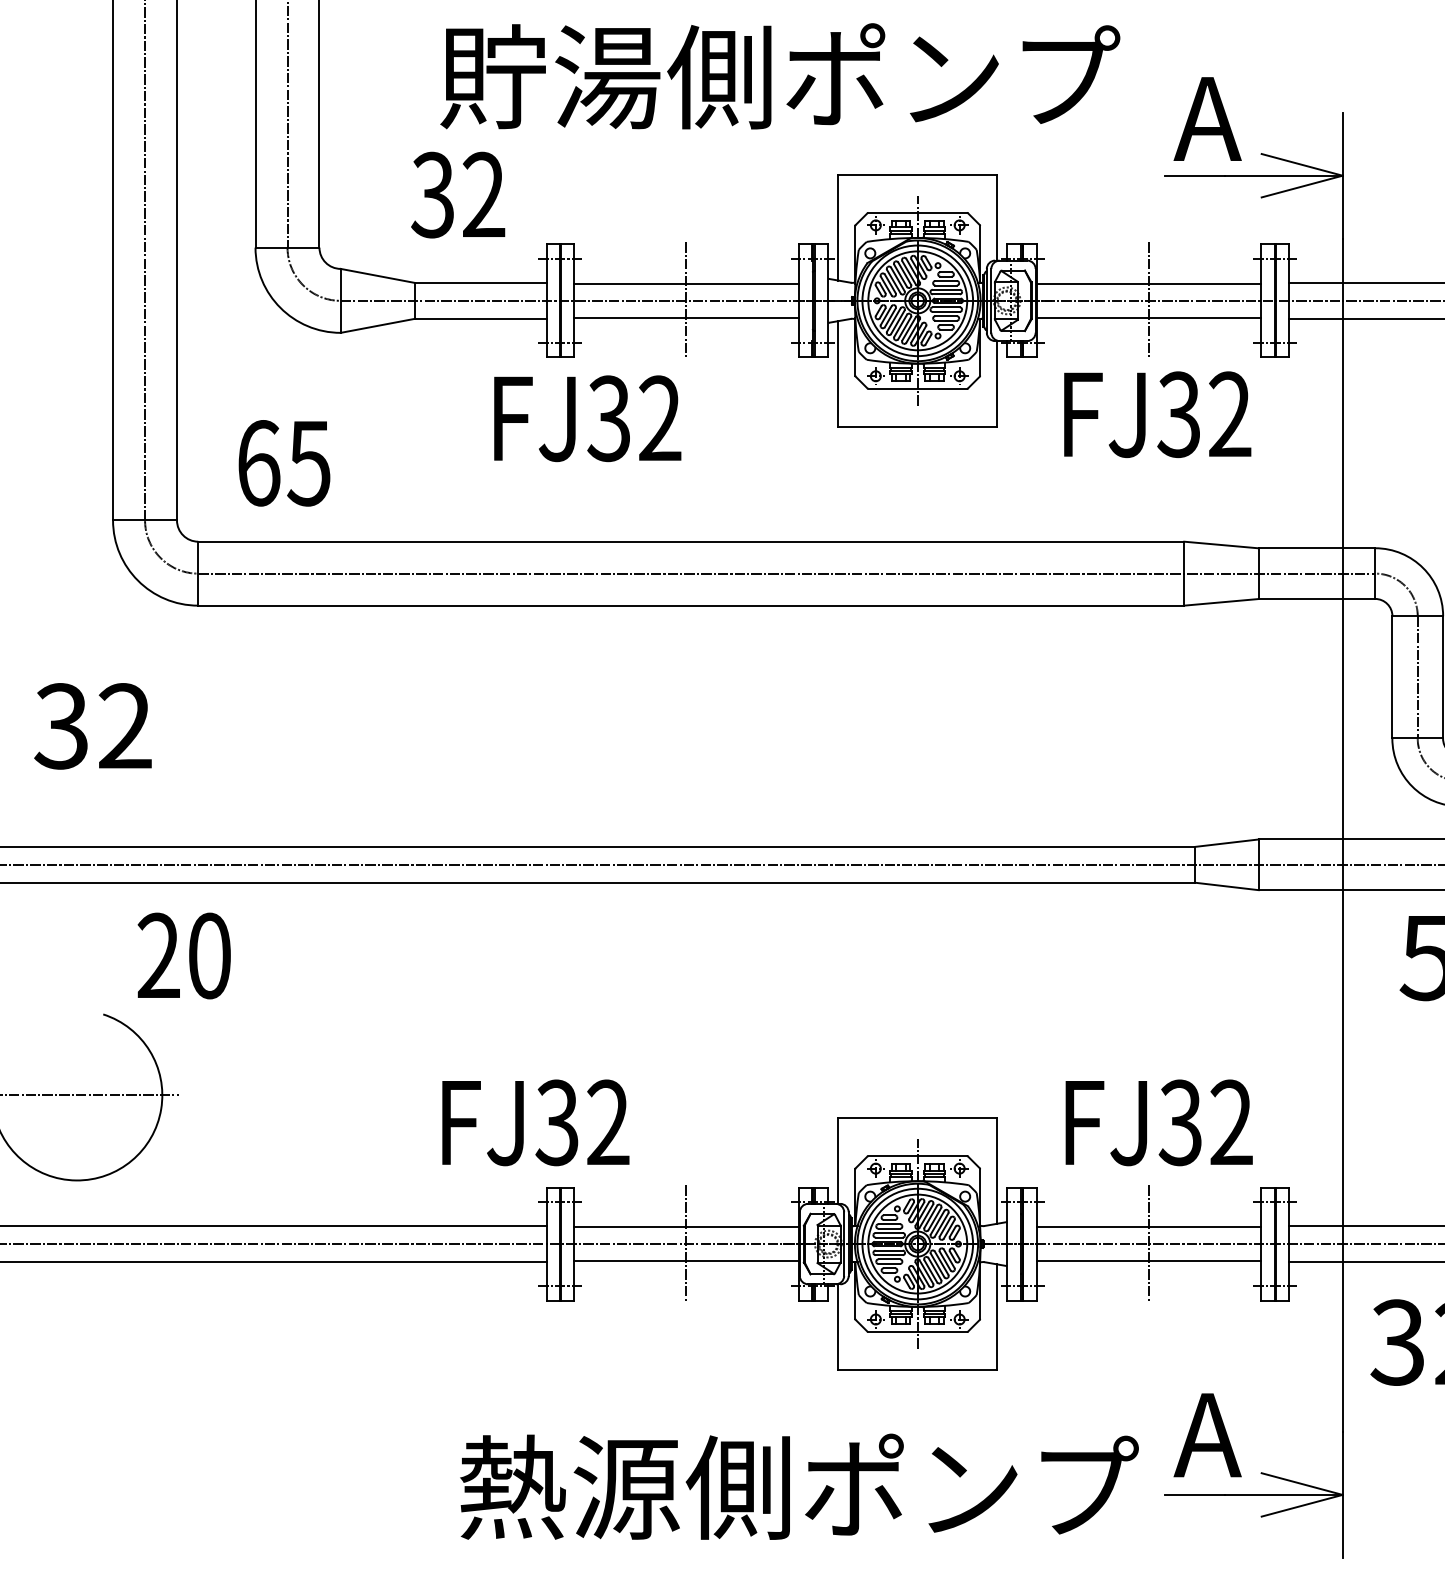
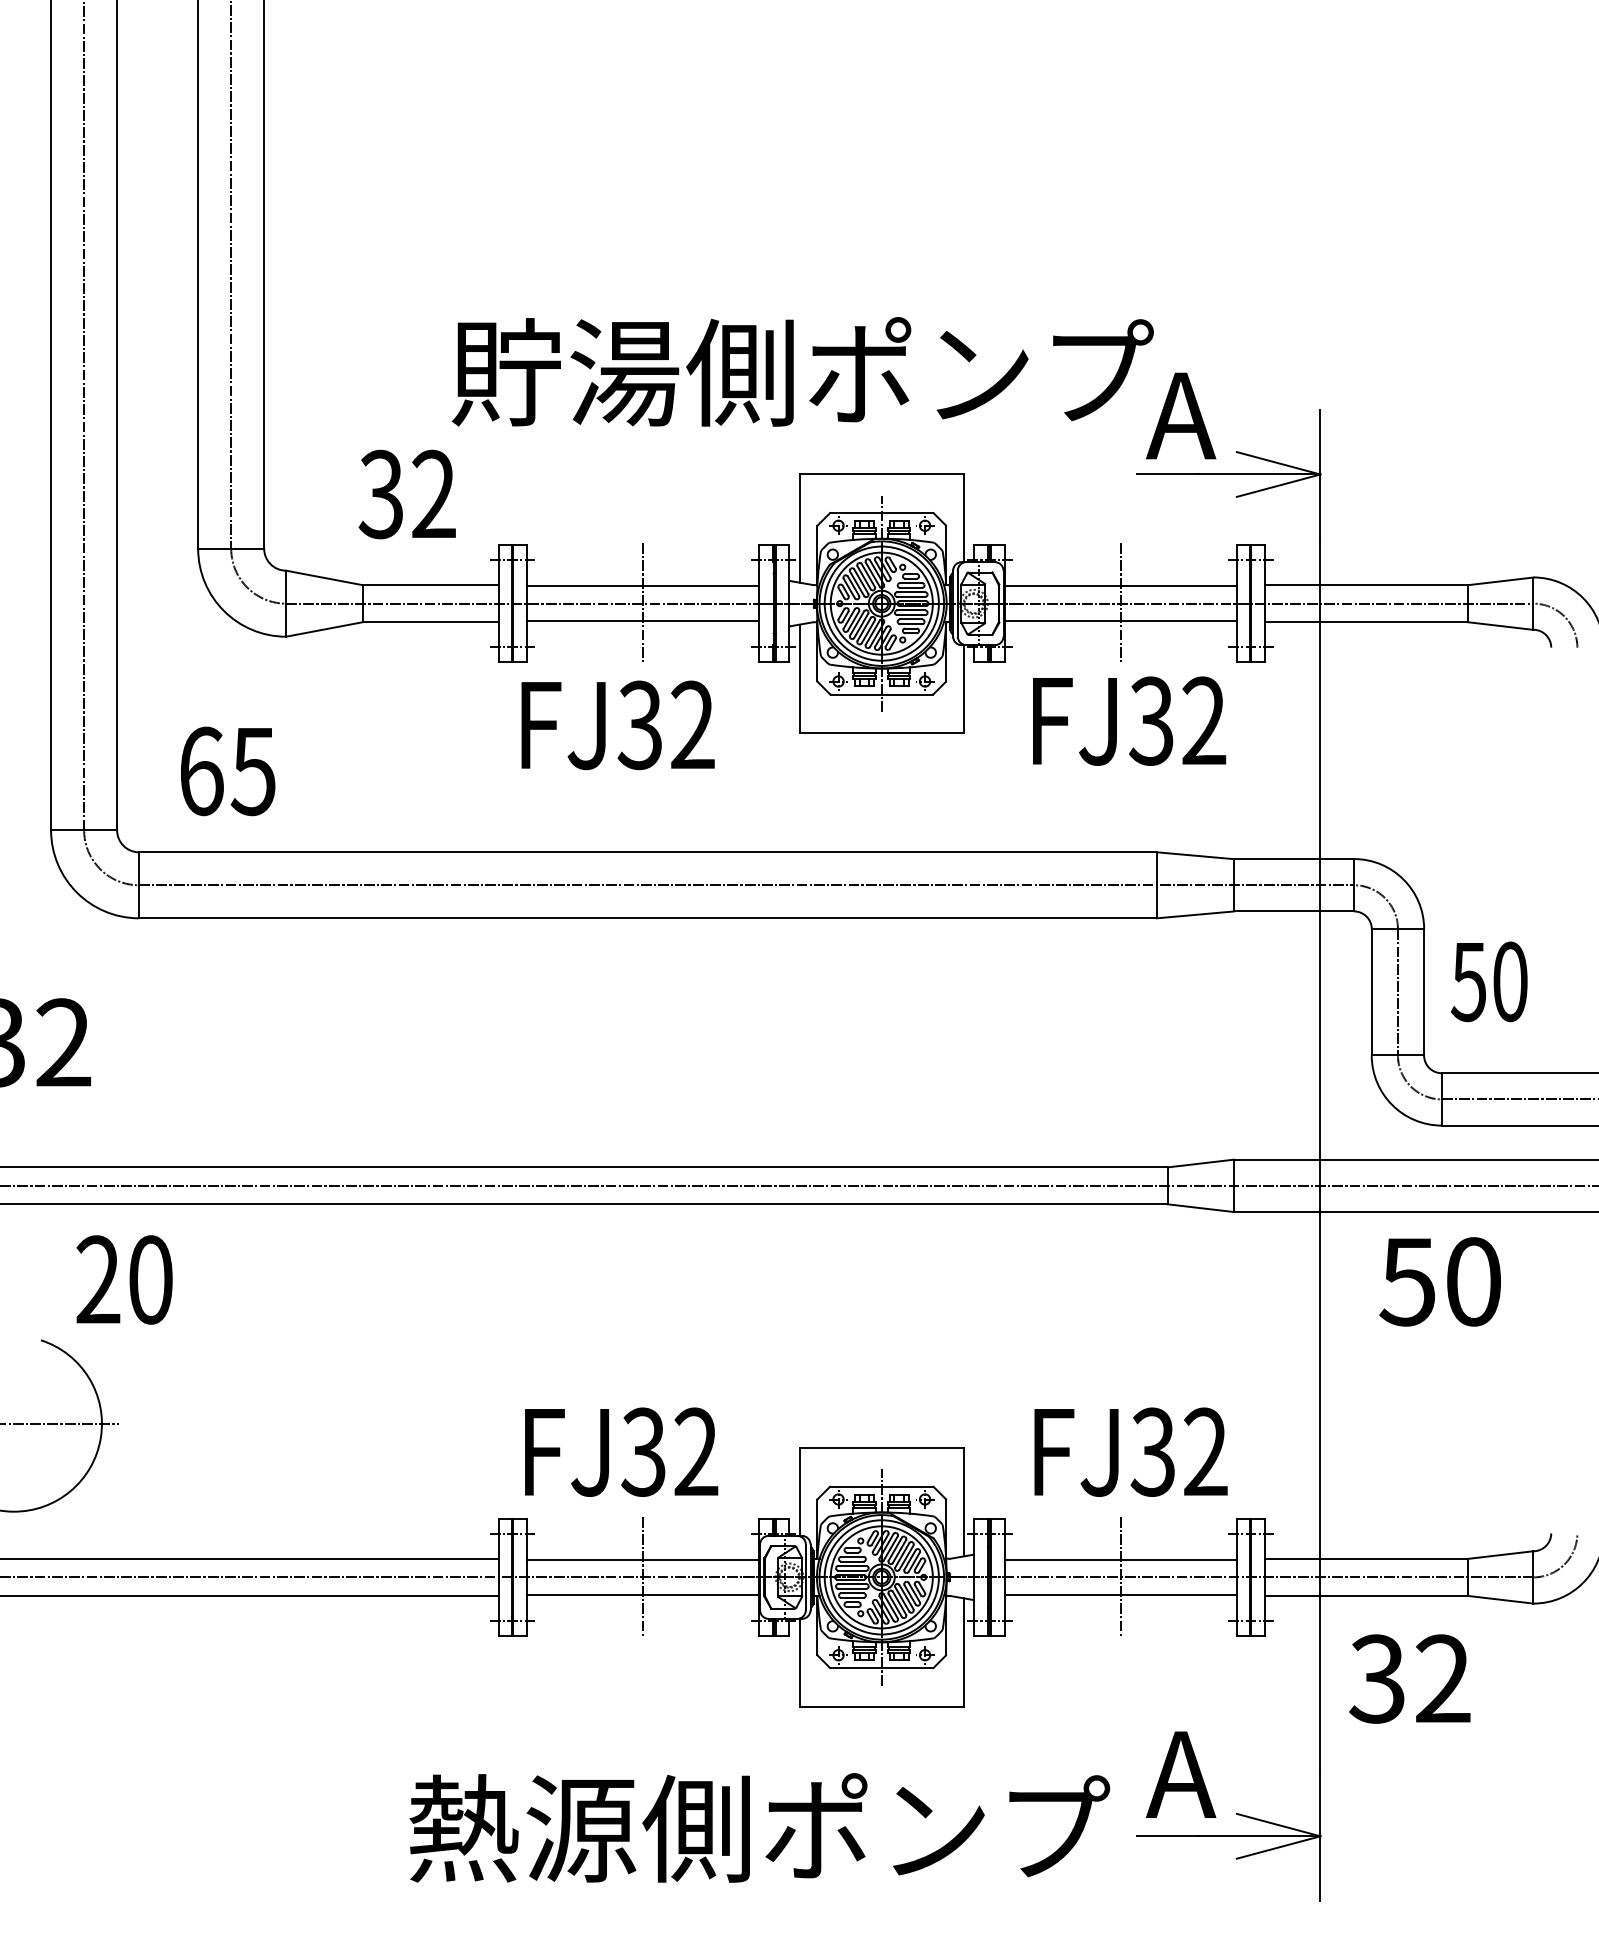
text: (779, 75) -> (802, 371), moved
text: (587, 418) -> (617, 725), moved
text: (535, 1122) -> (621, 1451), moved

